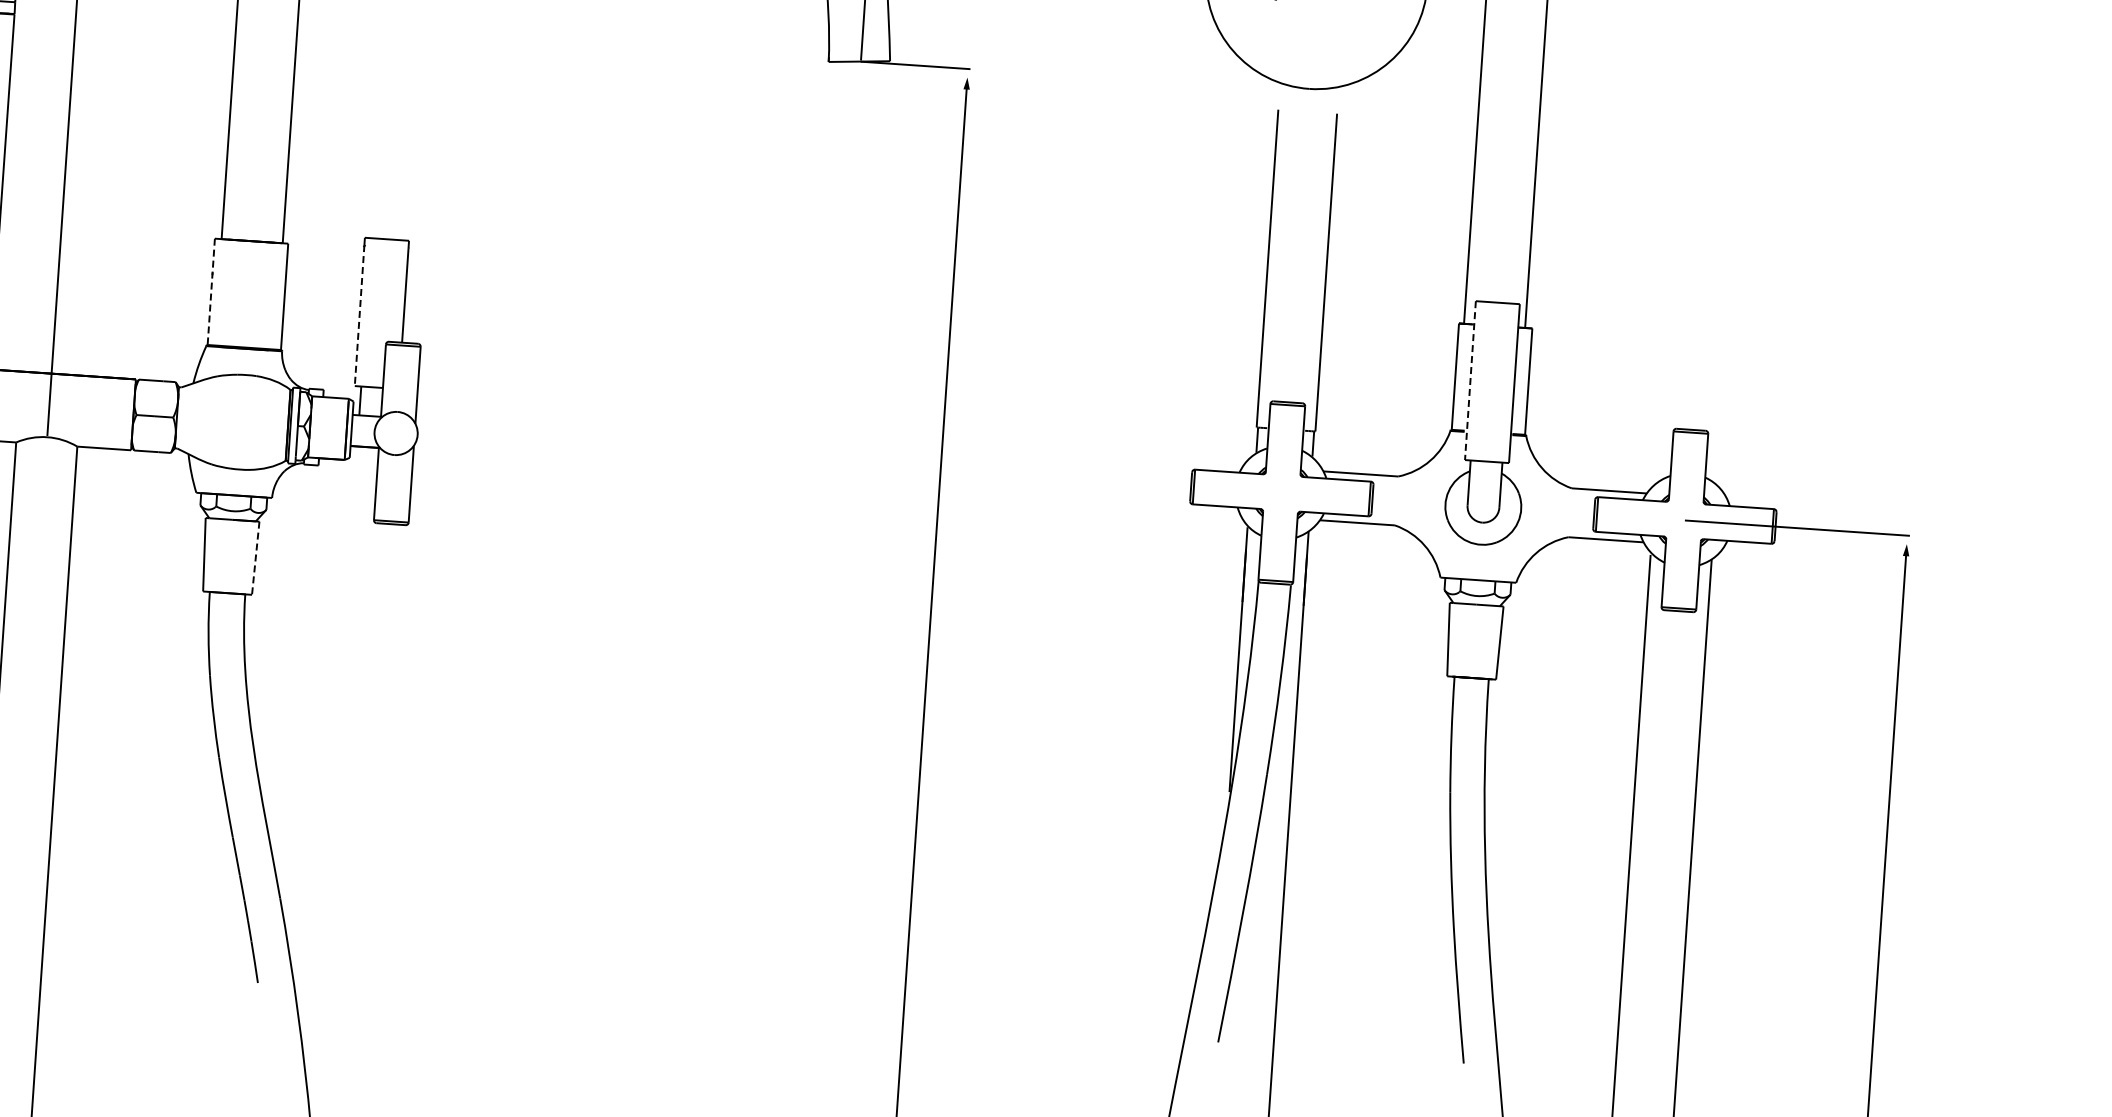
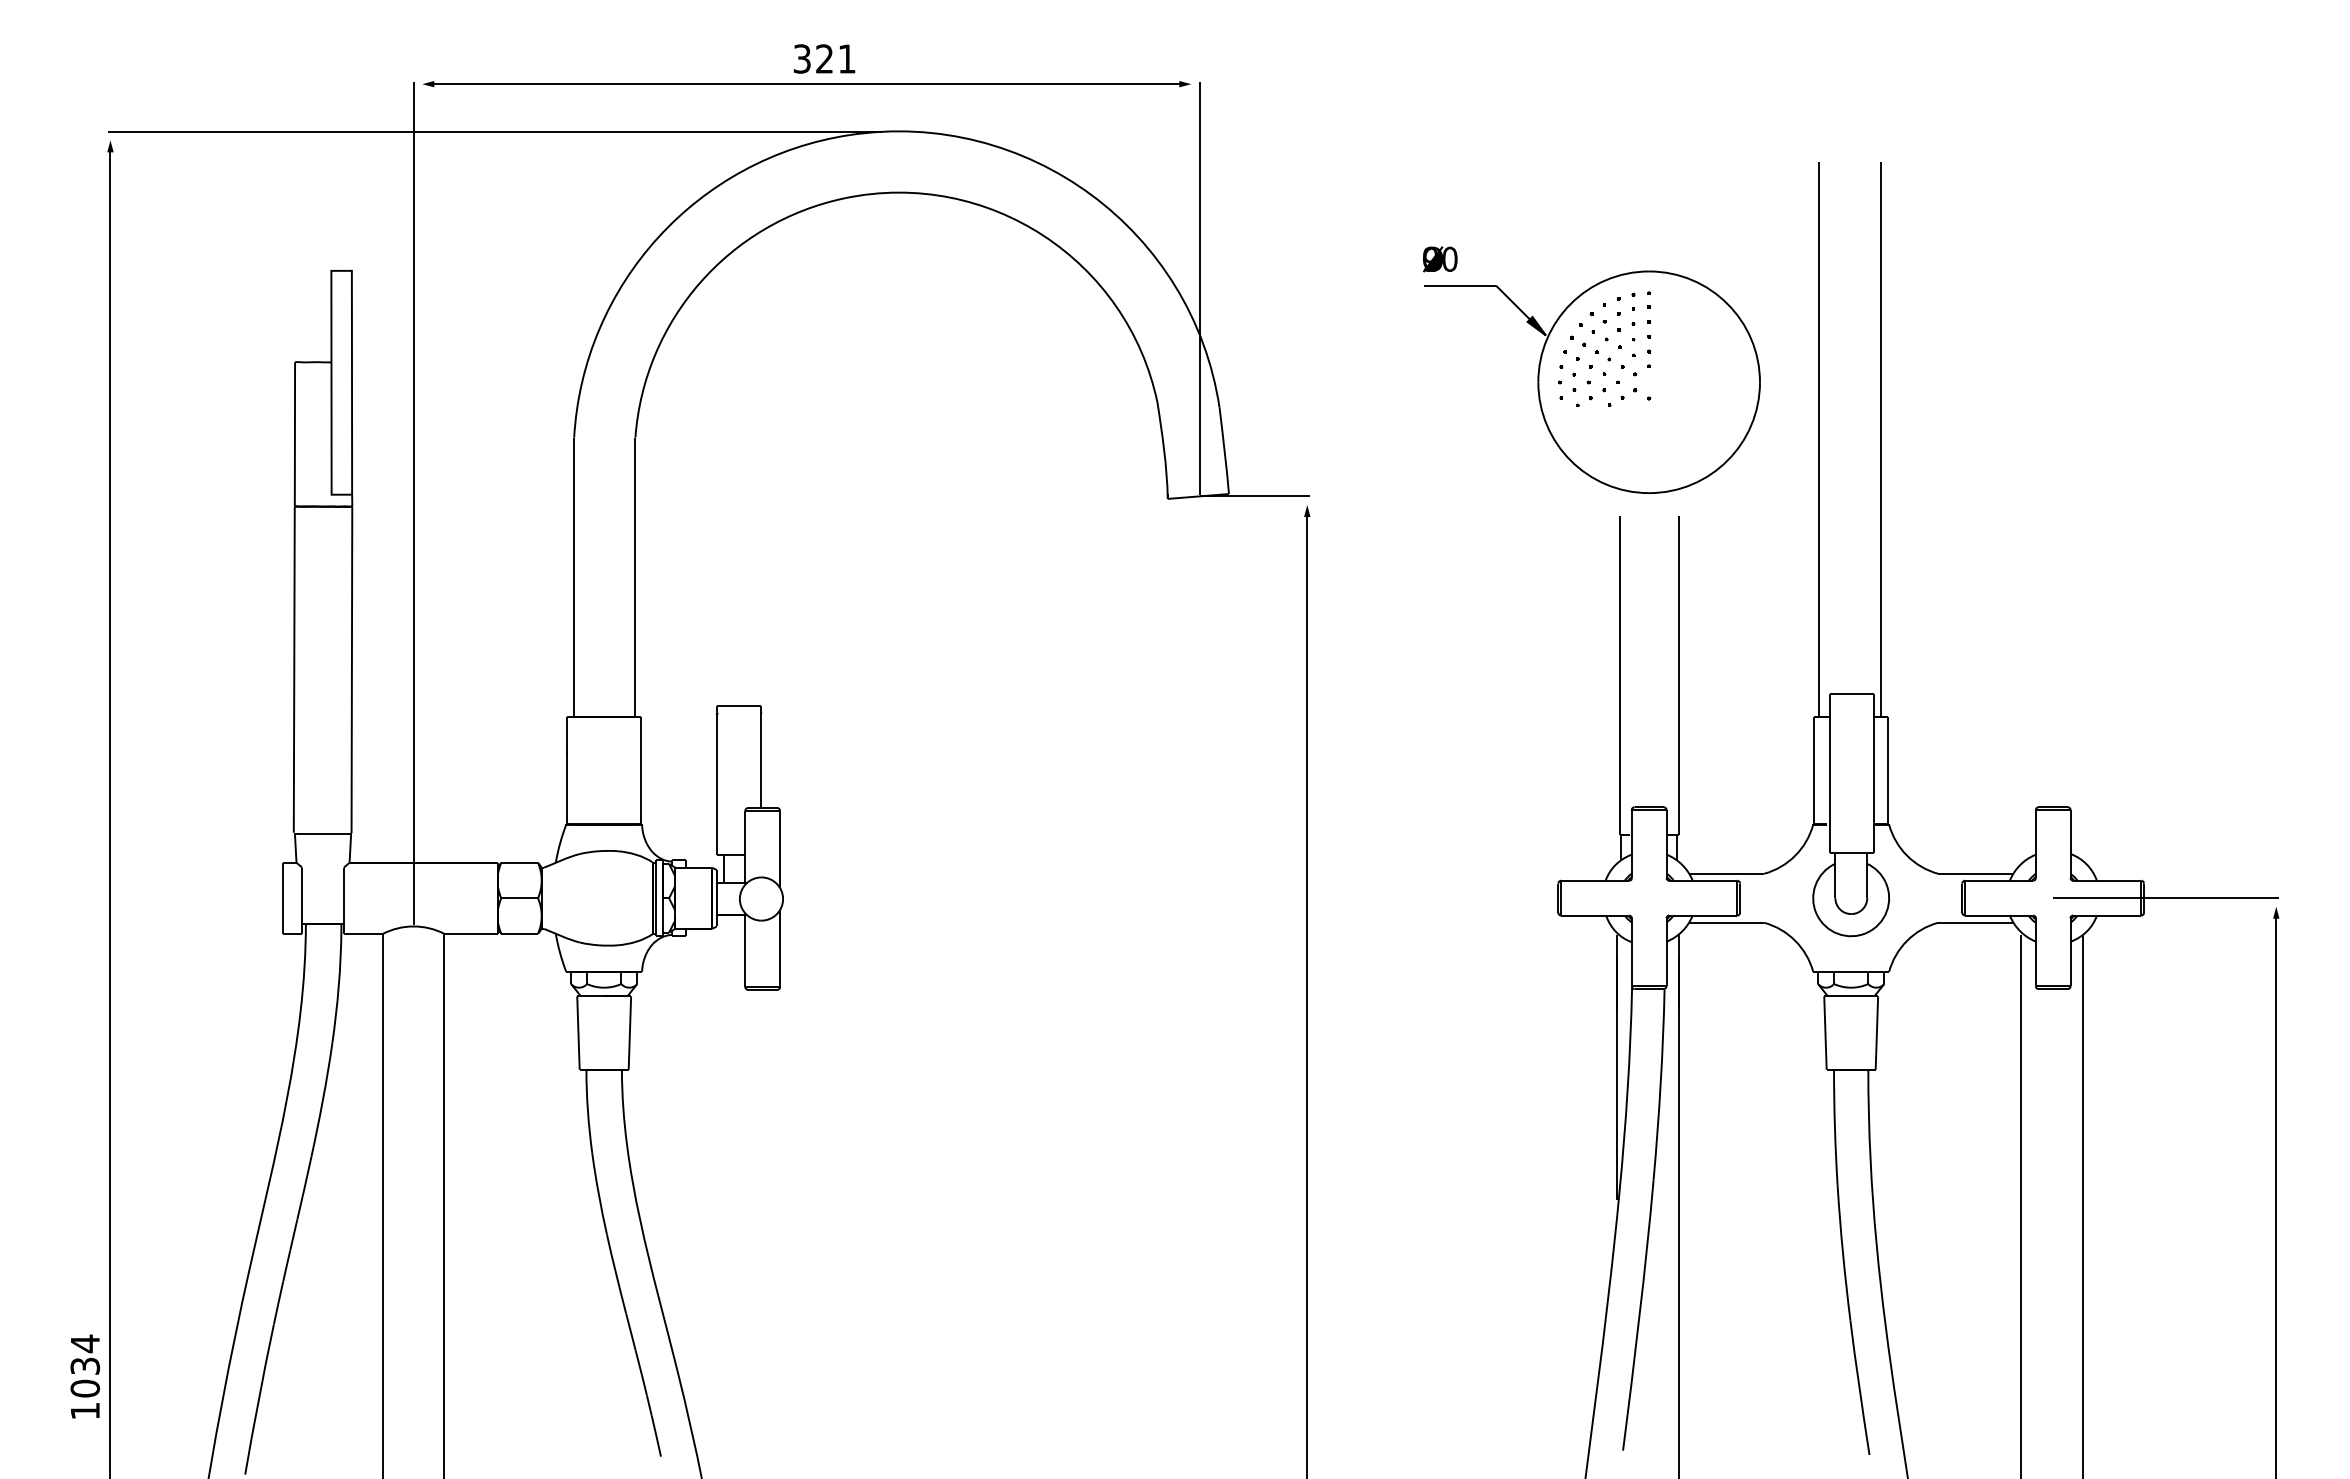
line: (211, 292) -> (567, 770), dashed -> solid
line: (360, 315) -> (717, 783), dashed -> solid
line: (1470, 380) -> (1829, 773), dashed -> solid
line: (255, 558) -> (629, 1033), dashed -> solid

